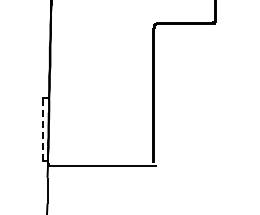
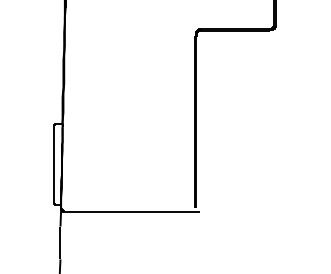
line: (42, 129) -> (54, 165), dashed -> solid

